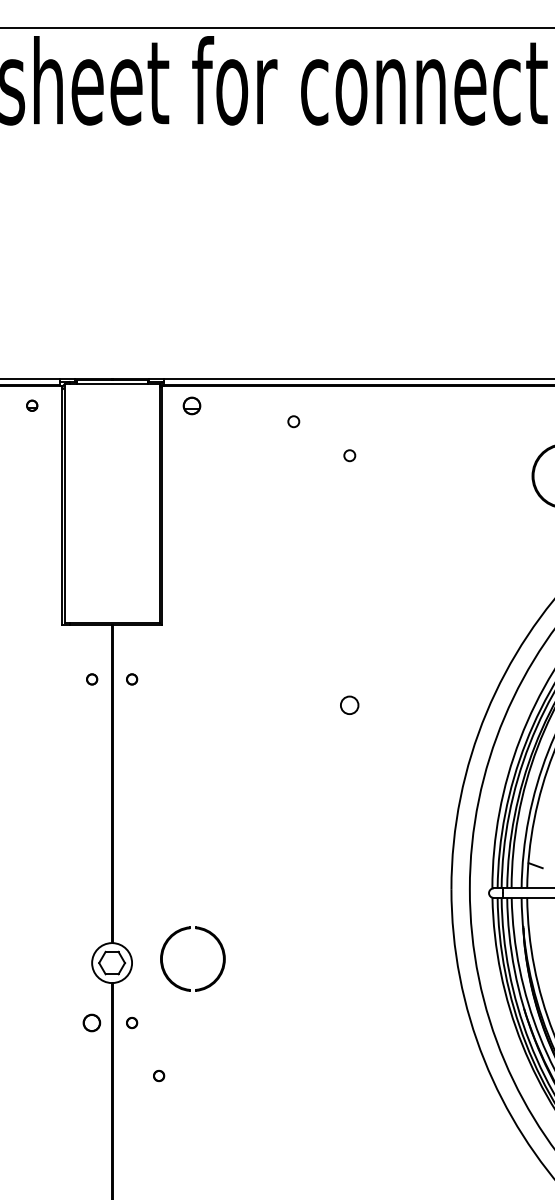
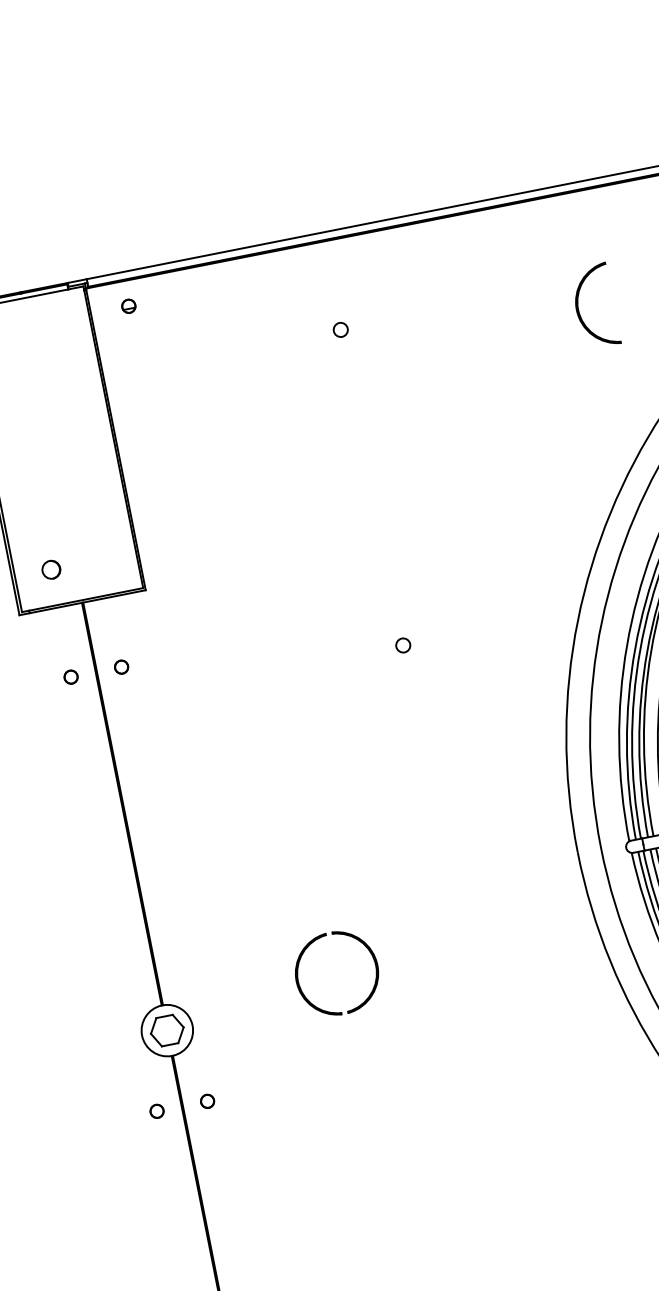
part: (191, 405) -> (128, 306), size x0.62
circle: (293, 421) -> (261, 300), removed
part: (93, 594) -> (51, 569), added
circle: (349, 705) -> (402, 645), size x0.62
part: (185, 930) -> (320, 939), moved
part: (92, 1022) -> (157, 1110), size x0.62
part: (159, 1075) -> (255, 1160), removed

